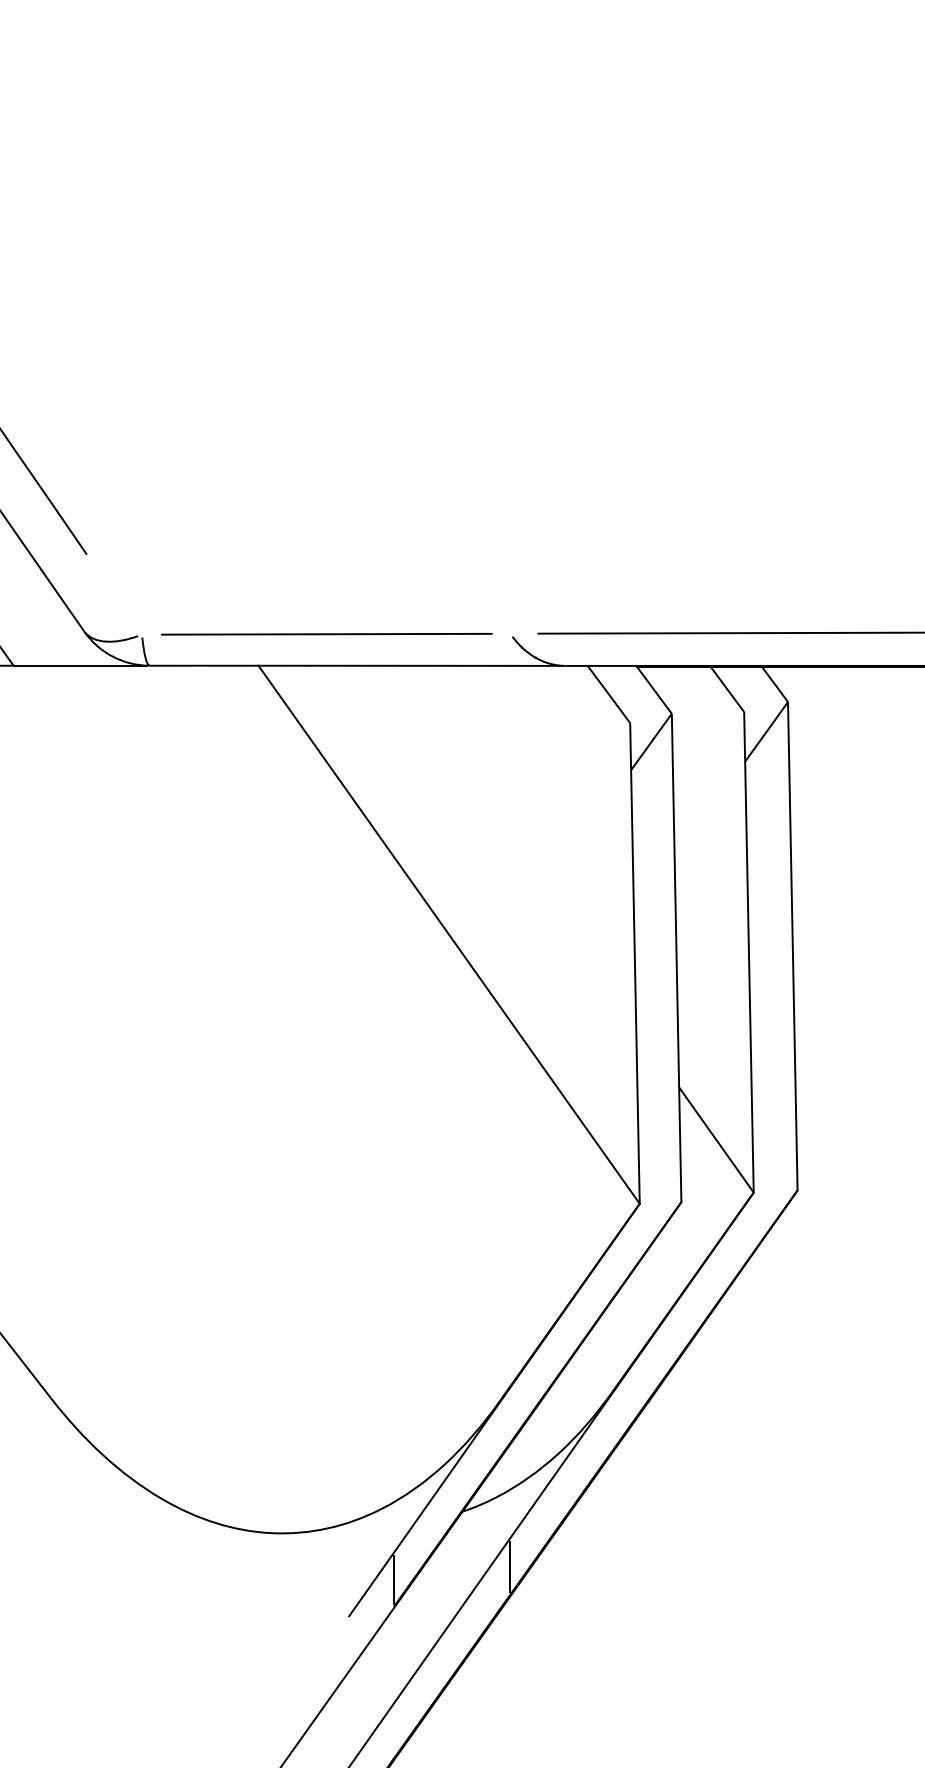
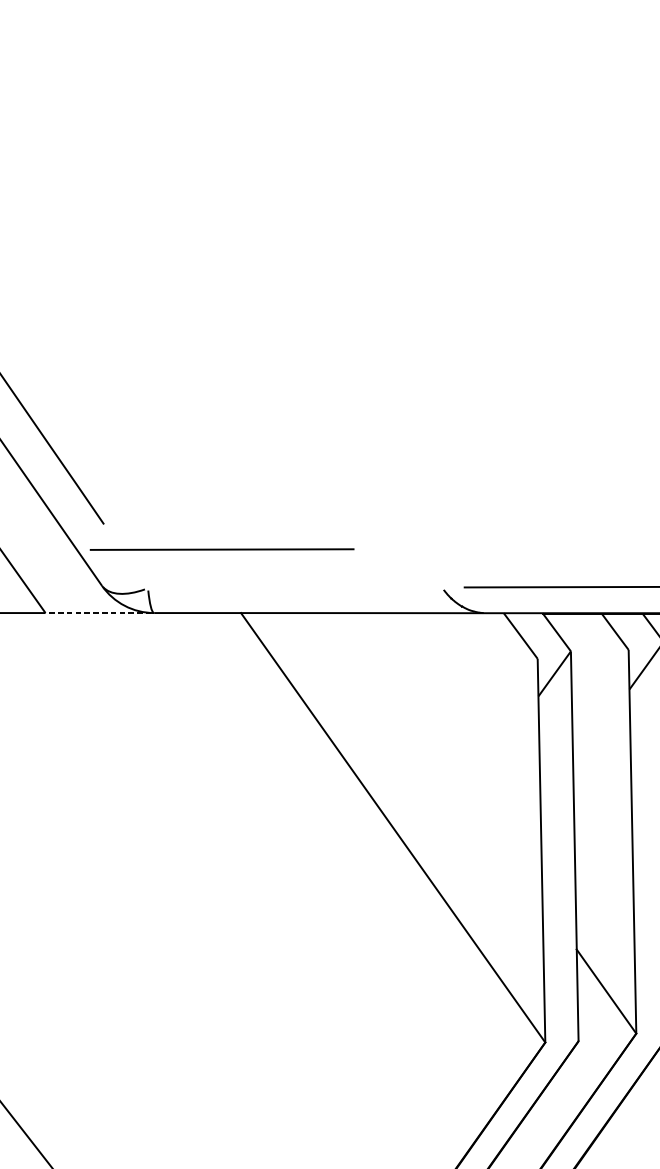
line: (326, 634) -> (221, 549), moved
line: (79, 665) -> (98, 612), solid -> dashed

